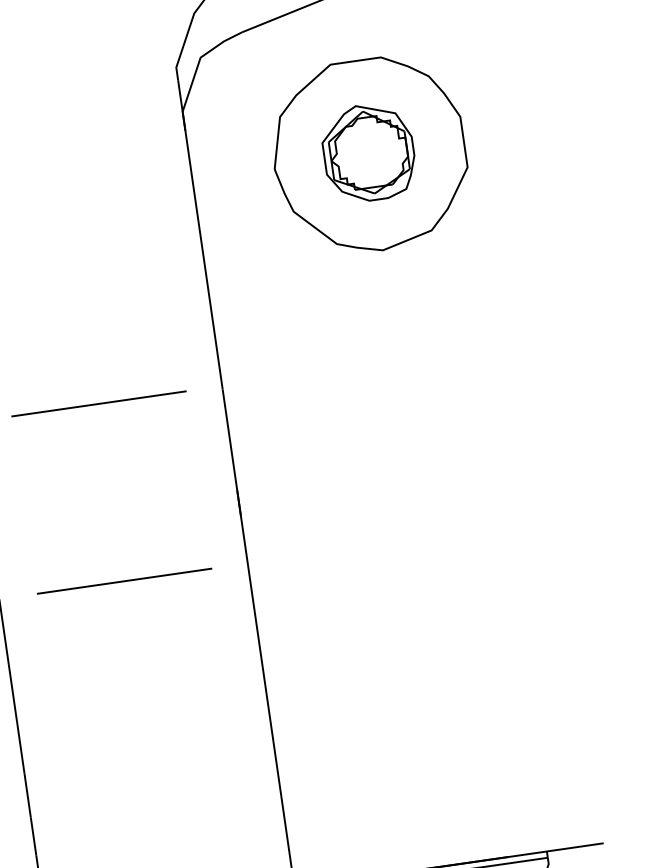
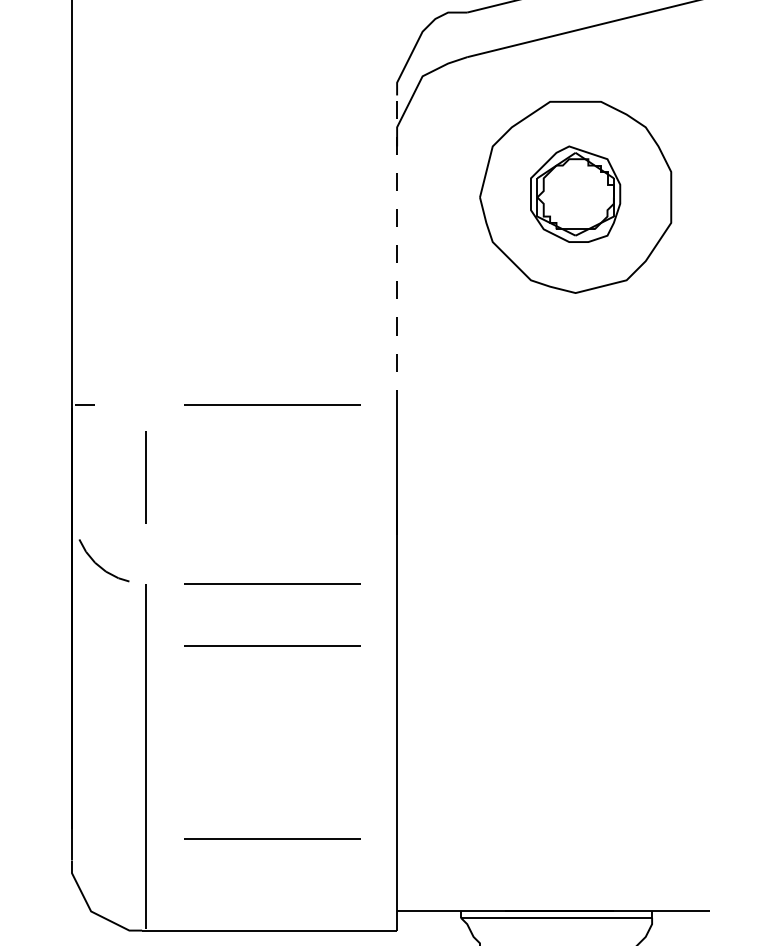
line: (200, 234) -> (397, 251), solid -> dashed
line: (133, 642) -> (272, 645), added
line: (160, 833) -> (272, 838), added

